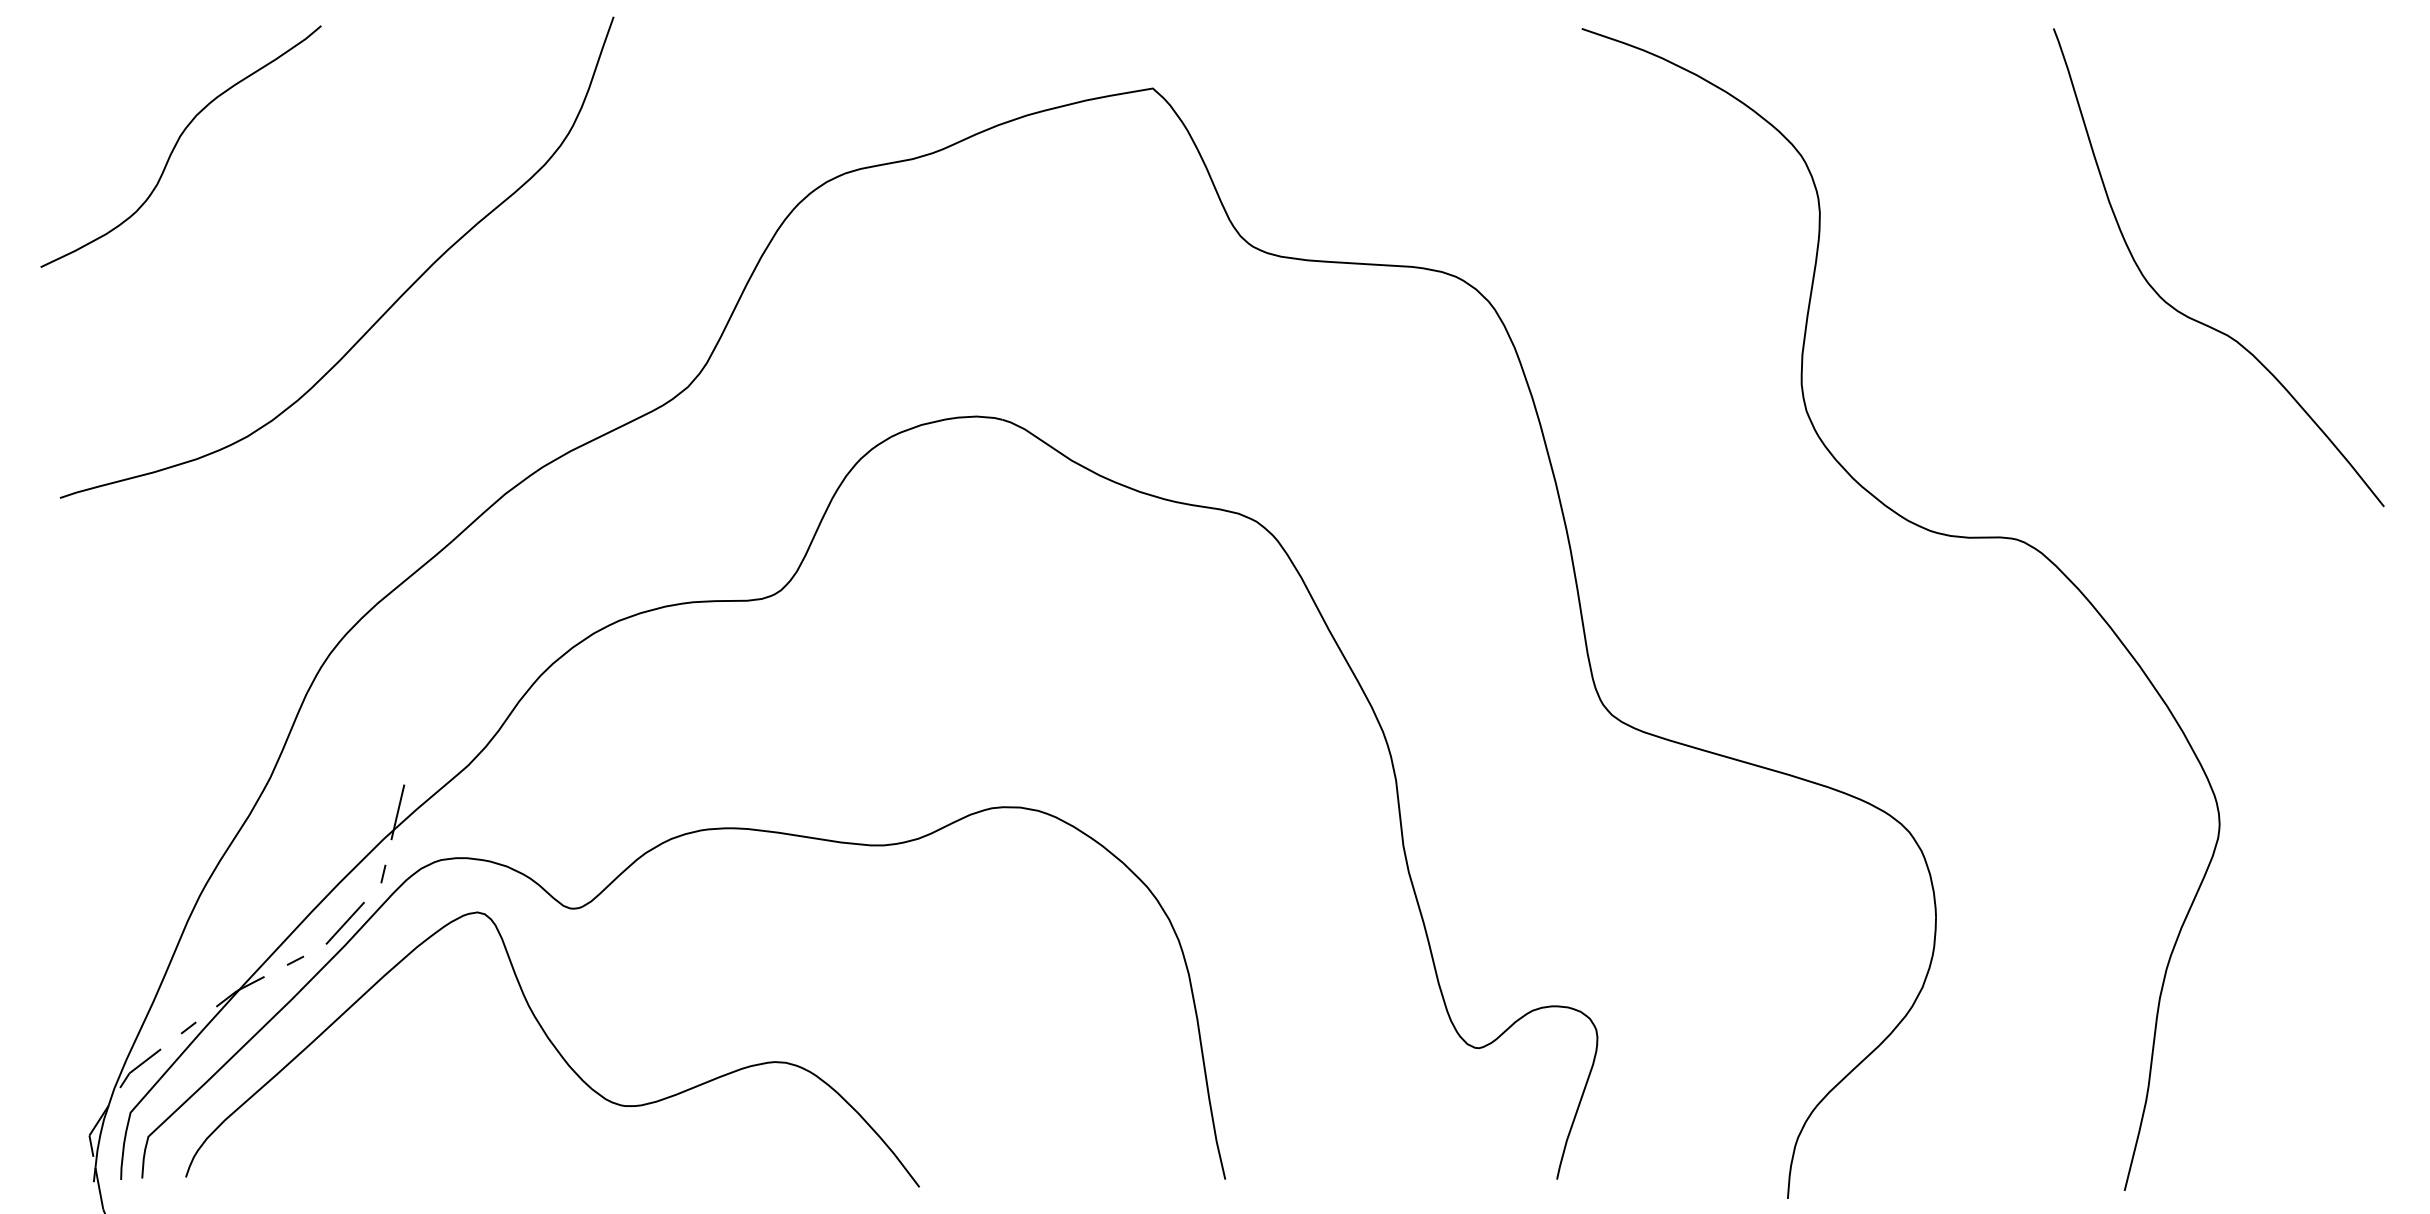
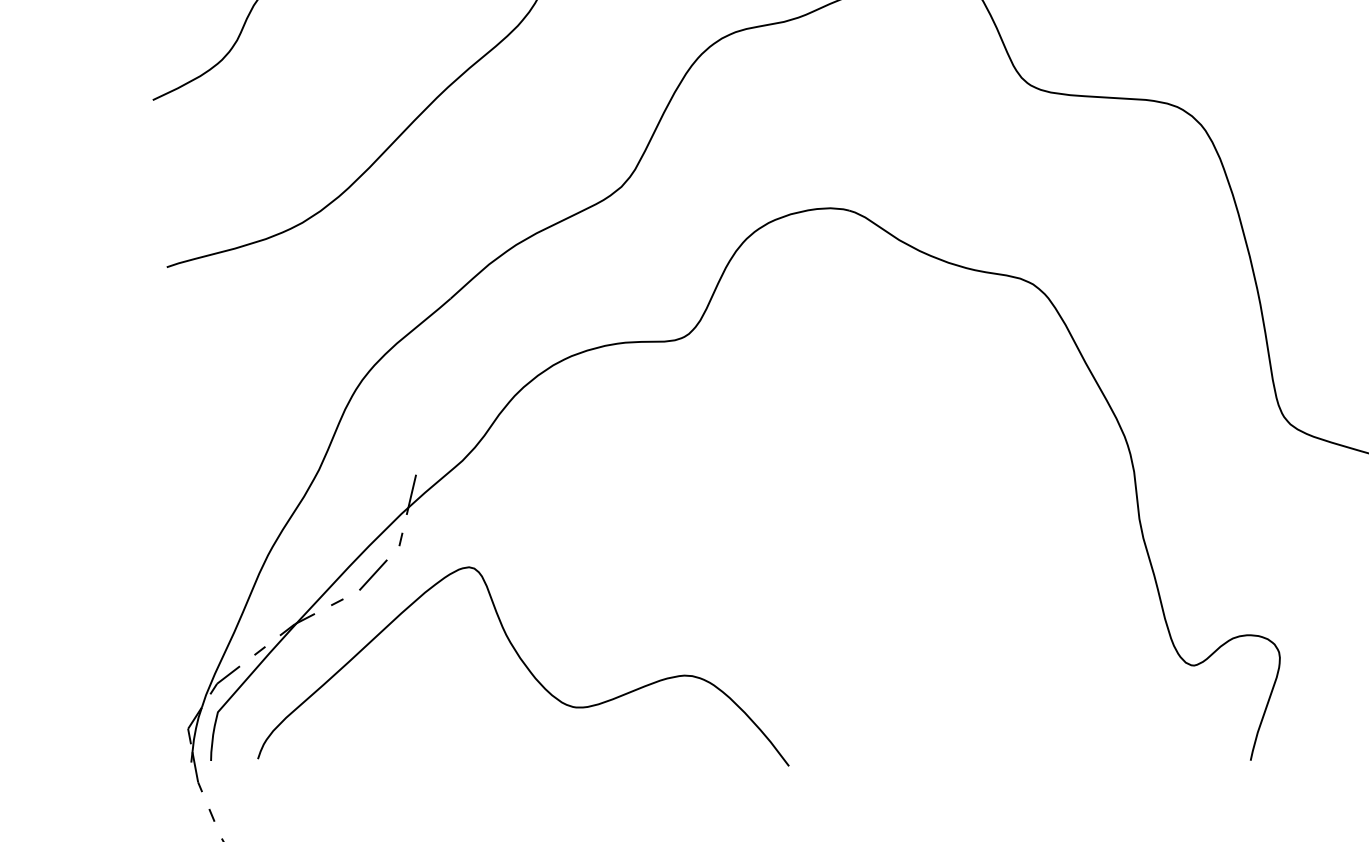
part: (596, 898) -> (555, 557), removed

